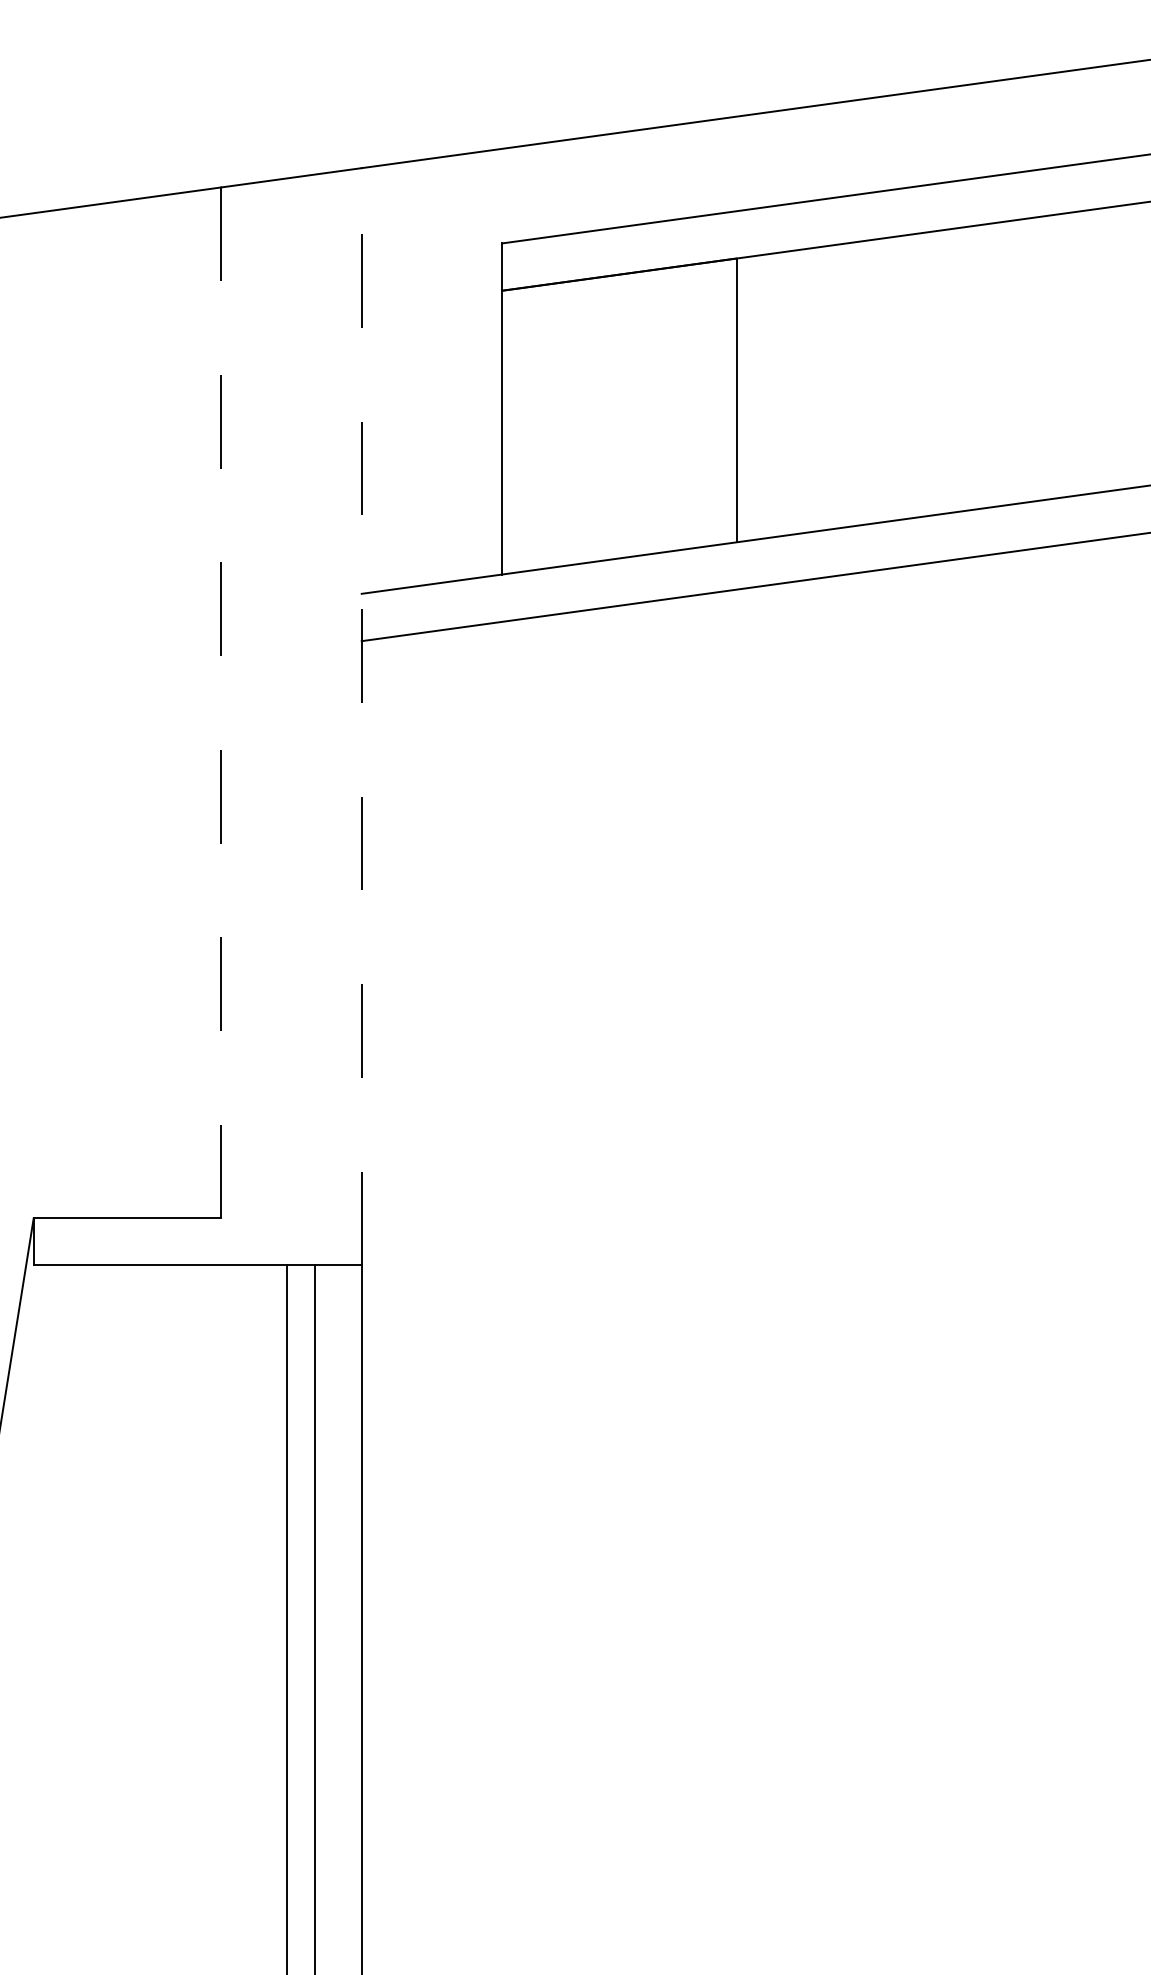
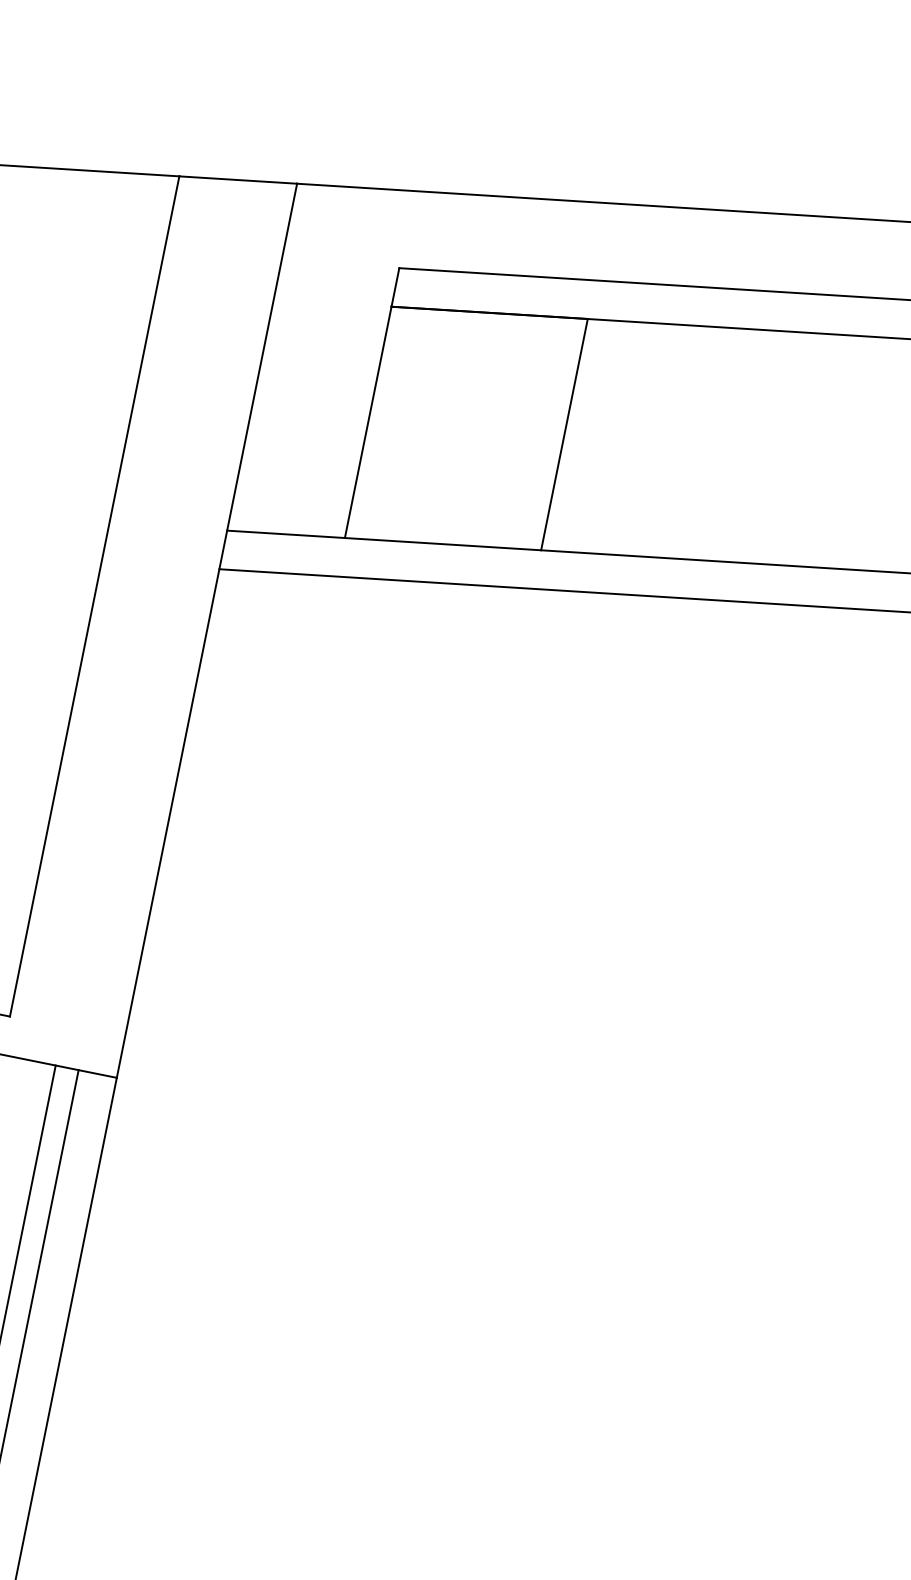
line: (221, 702) -> (95, 596), dashed -> solid
line: (361, 716) -> (206, 630), dashed -> solid

